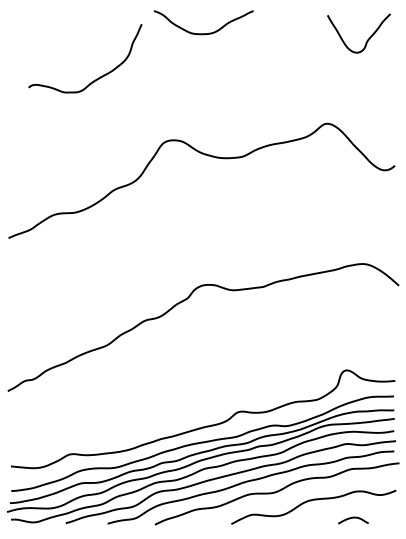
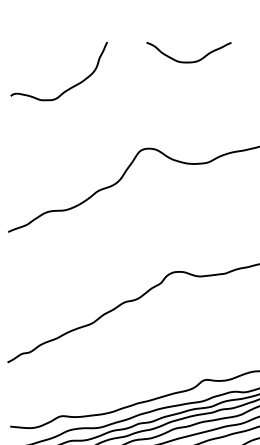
curve: (203, 33) -> (188, 61), moved
curve: (96, 78) -> (68, 88), moved

